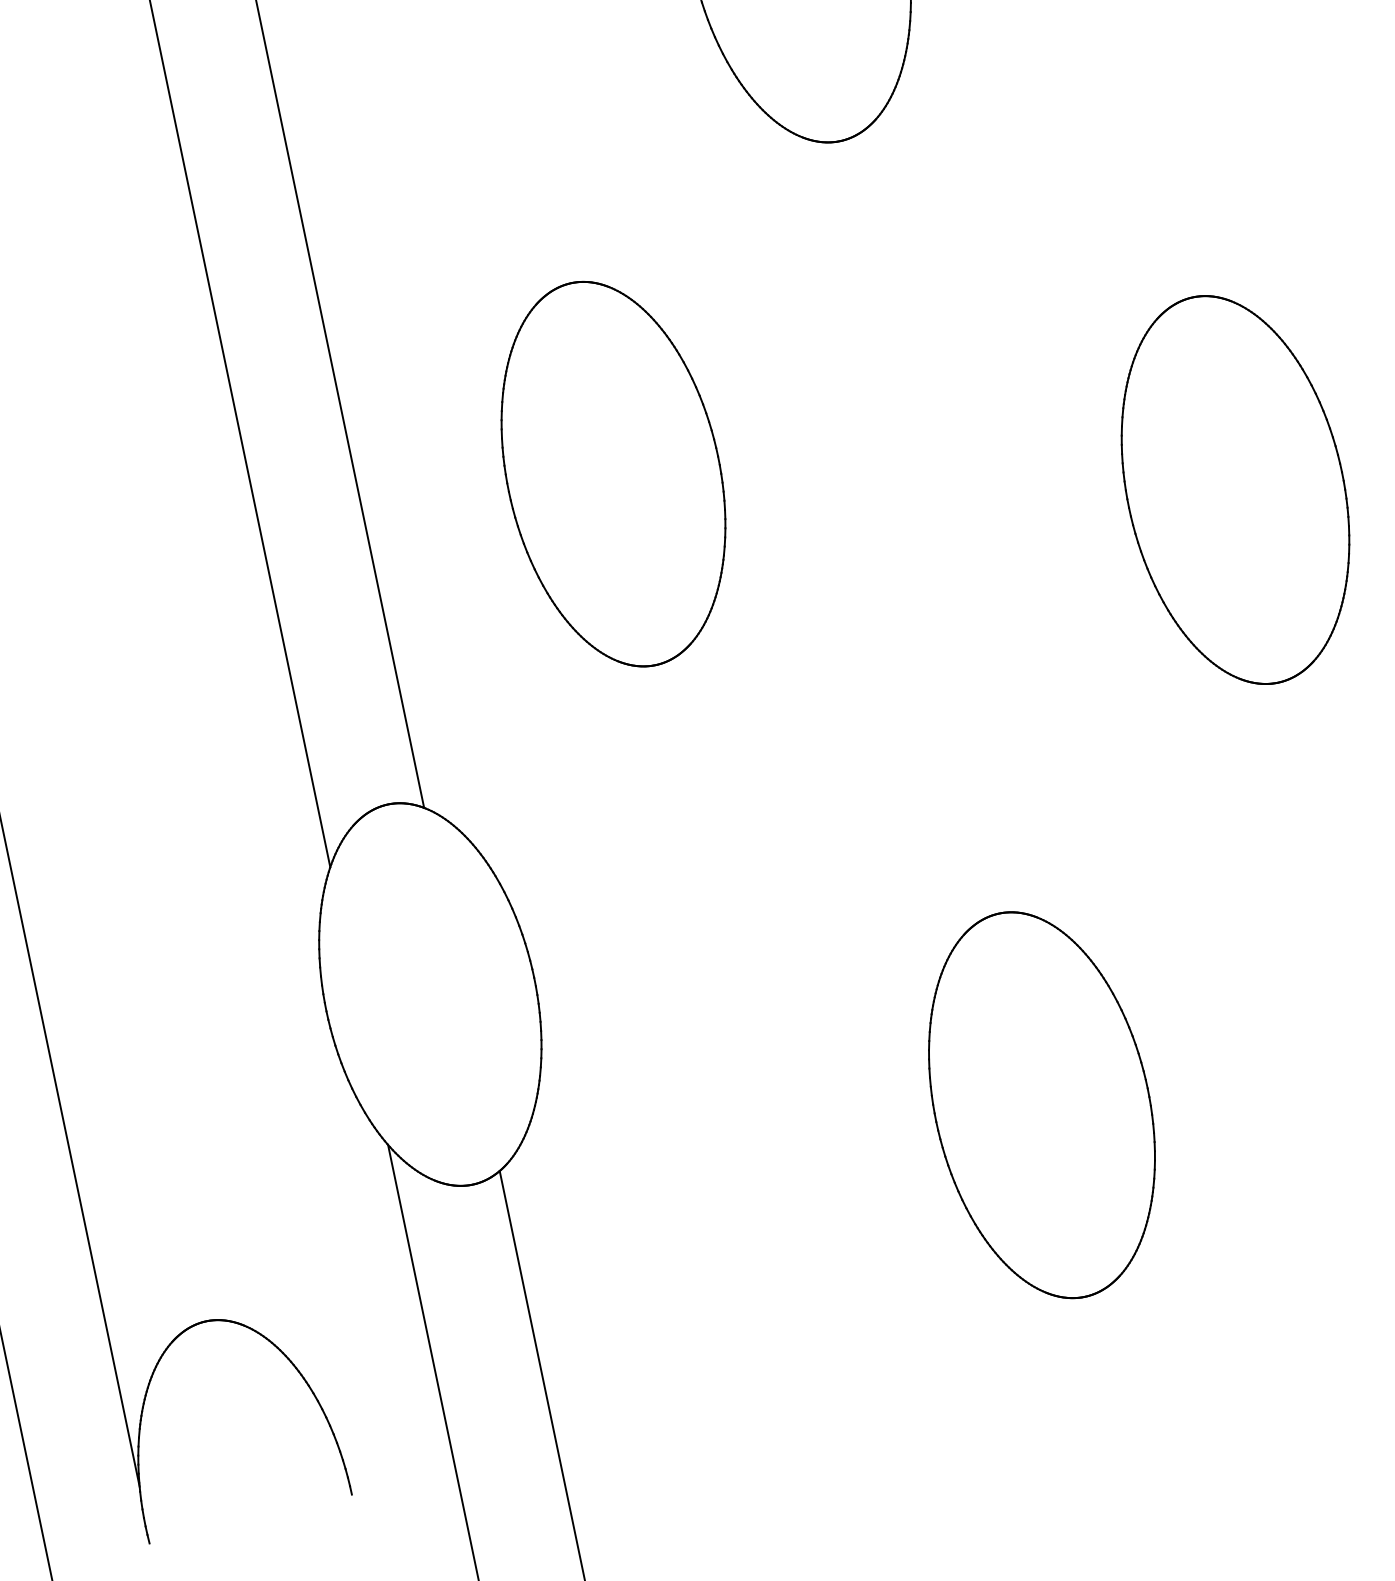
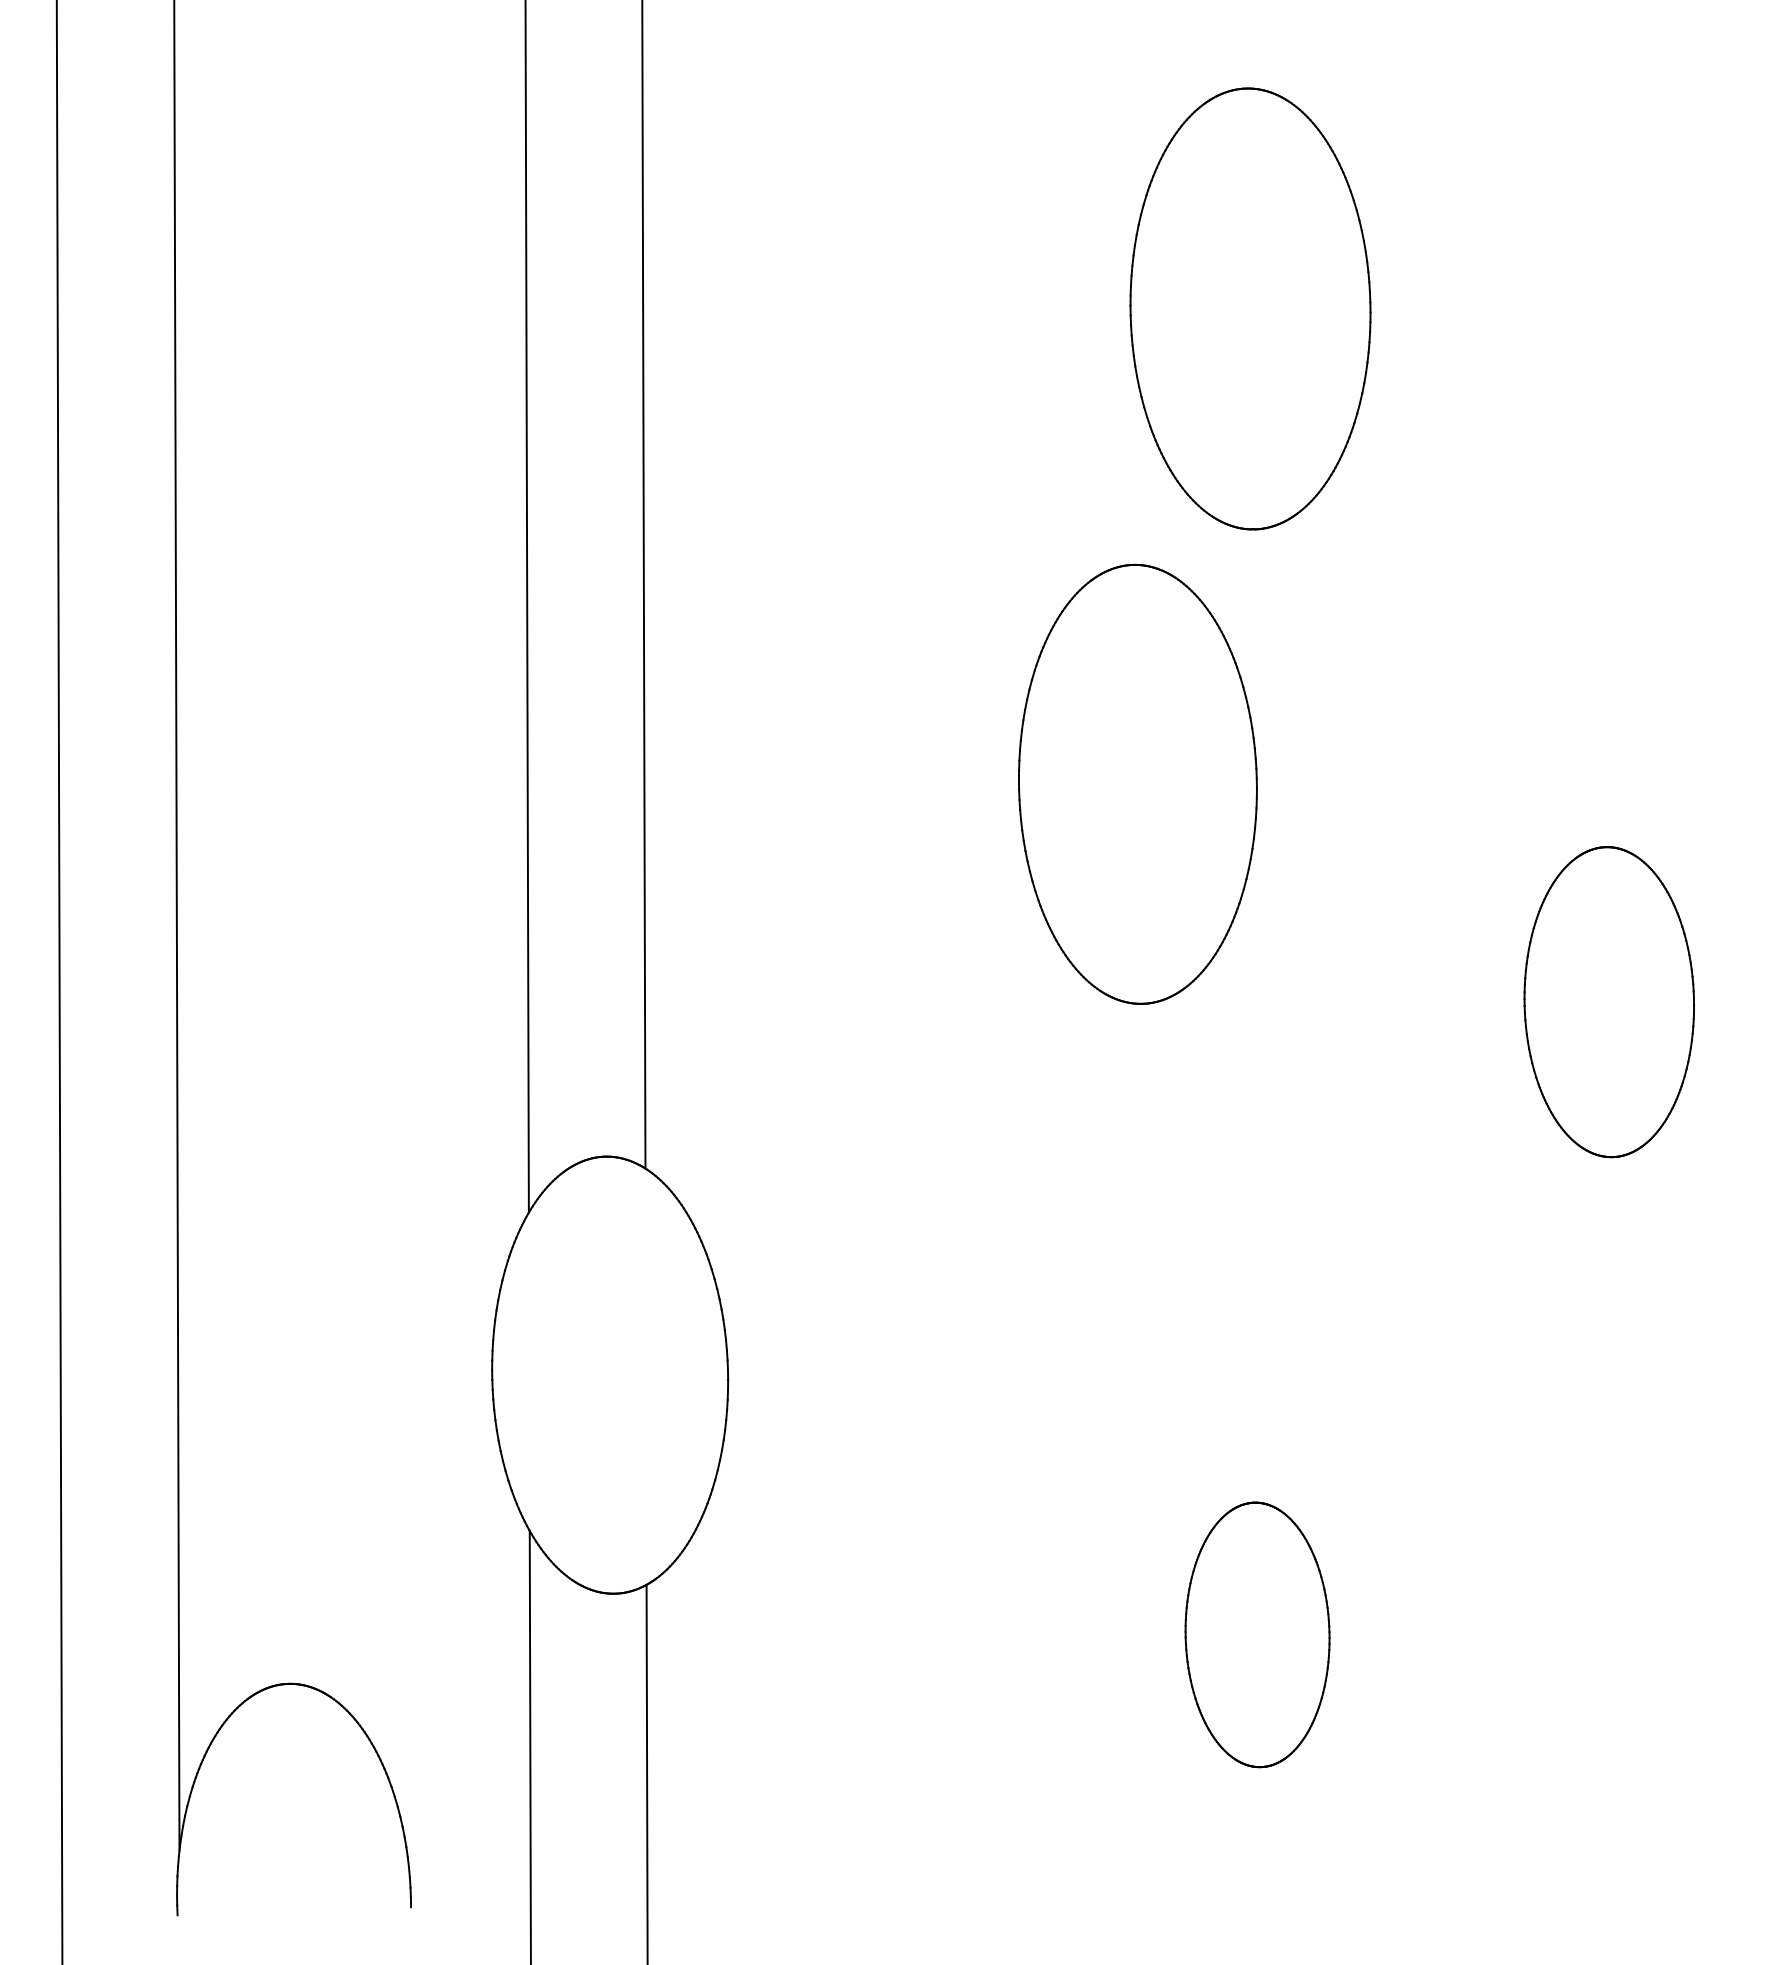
part: (612, 473) -> (1137, 783), moved
part: (1235, 489) -> (1609, 1001), size x0.7
part: (1041, 1104) -> (1257, 1634), size x0.6

